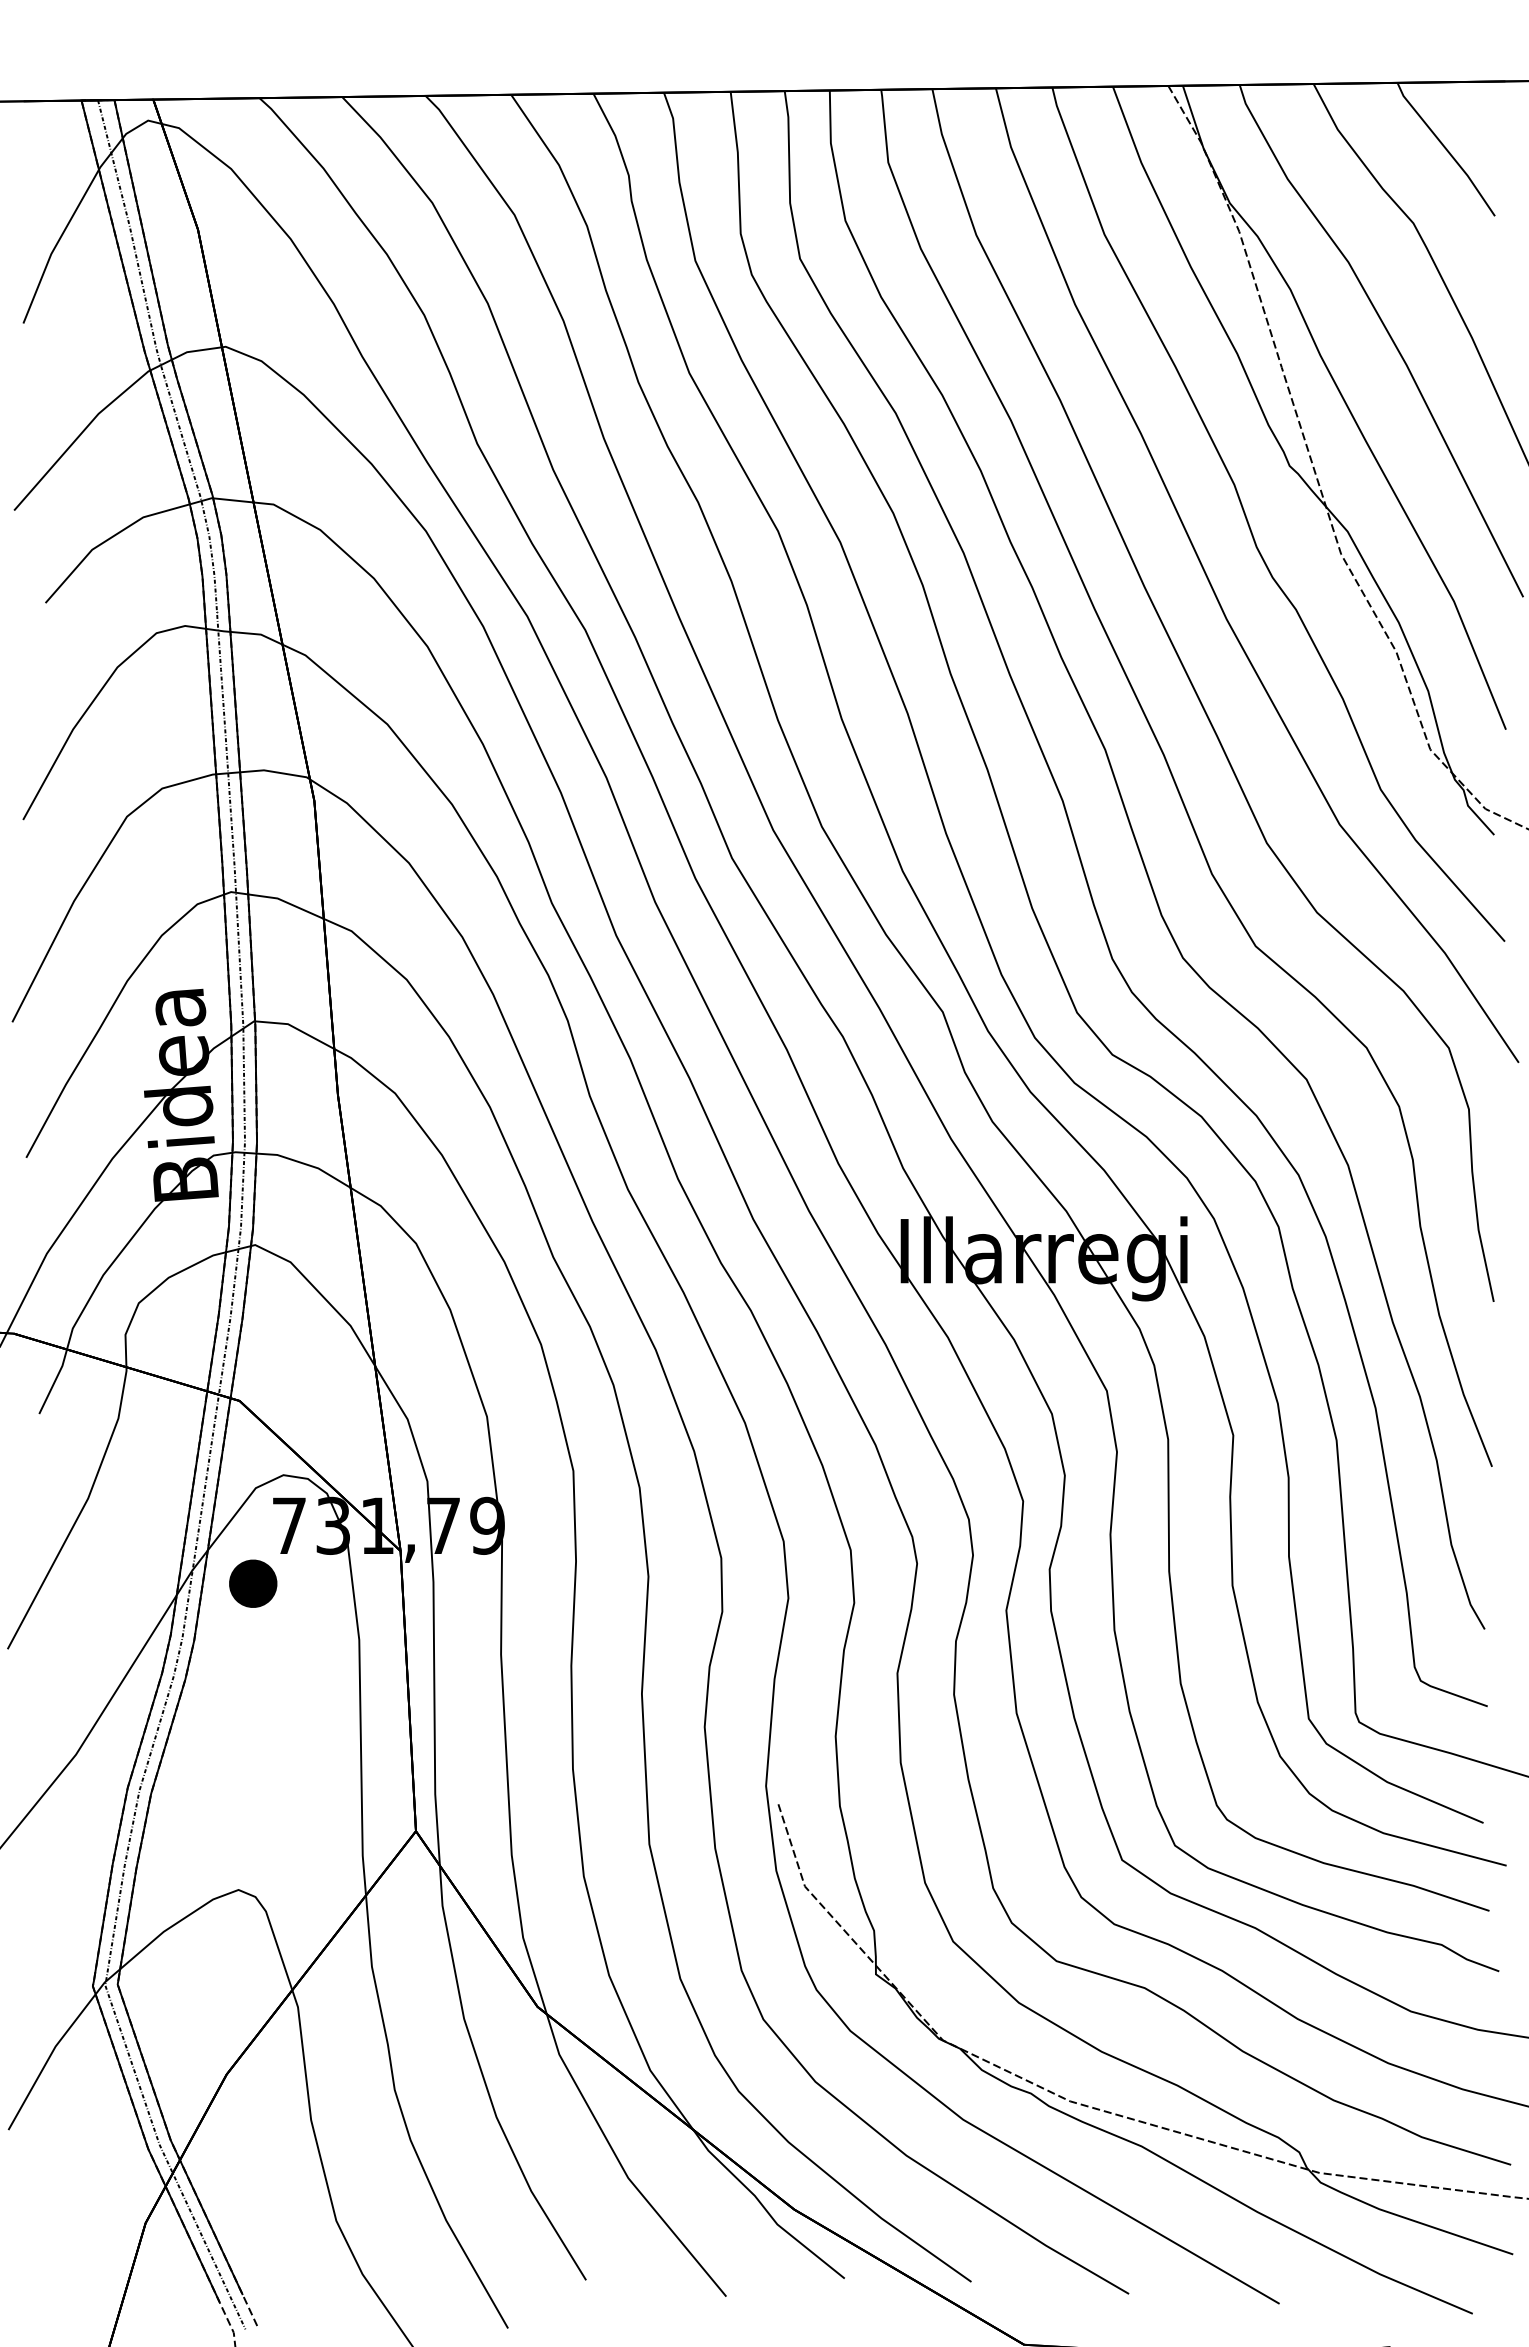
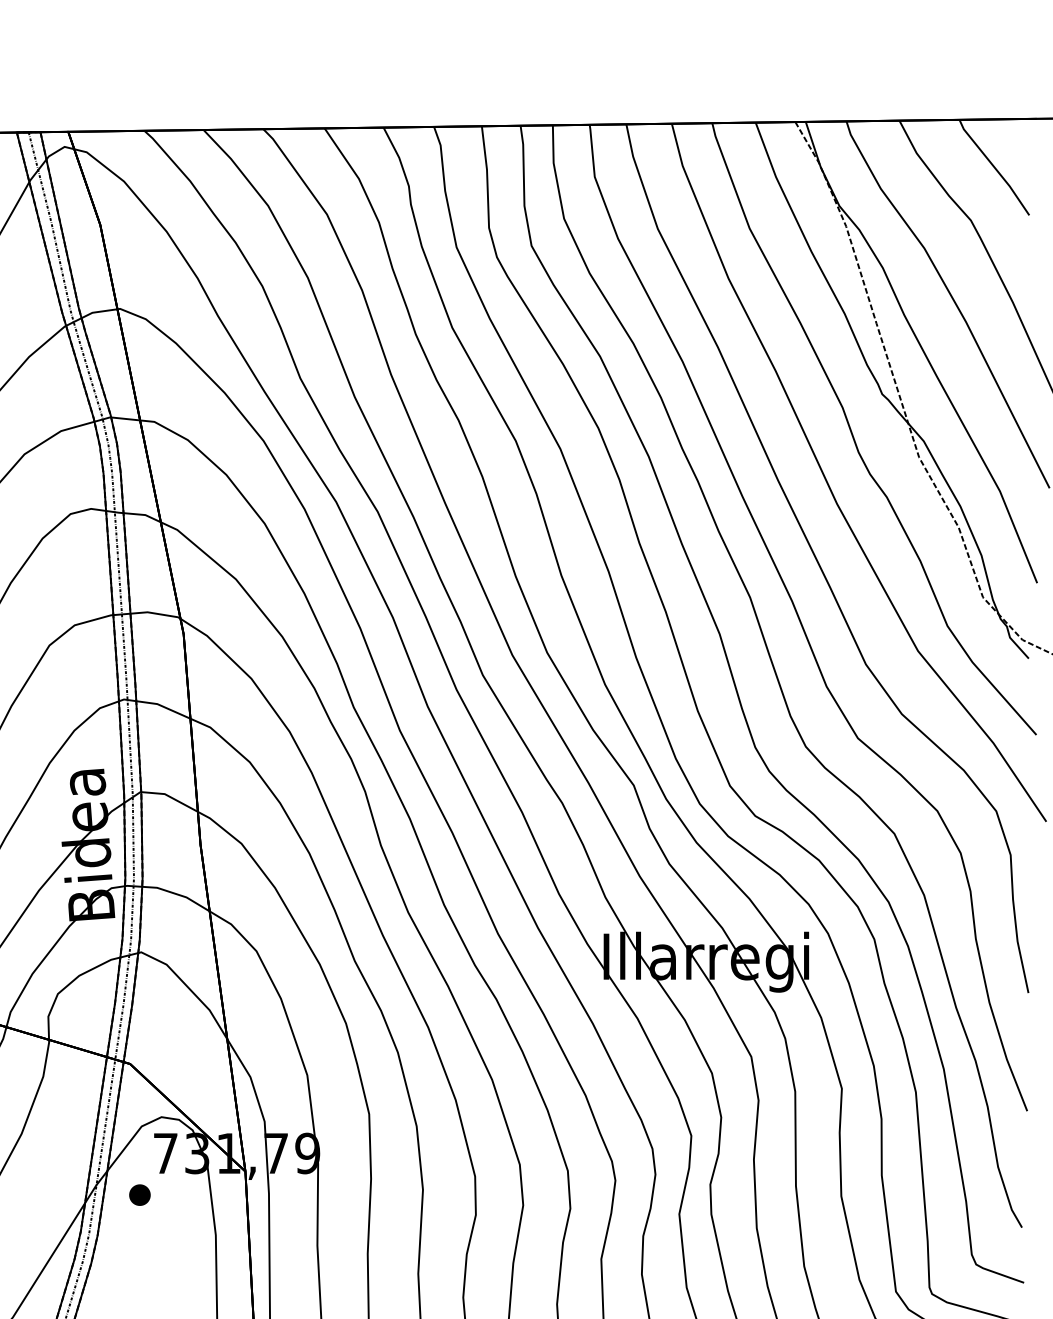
part: (253, 1584) -> (140, 1195), size x0.62

